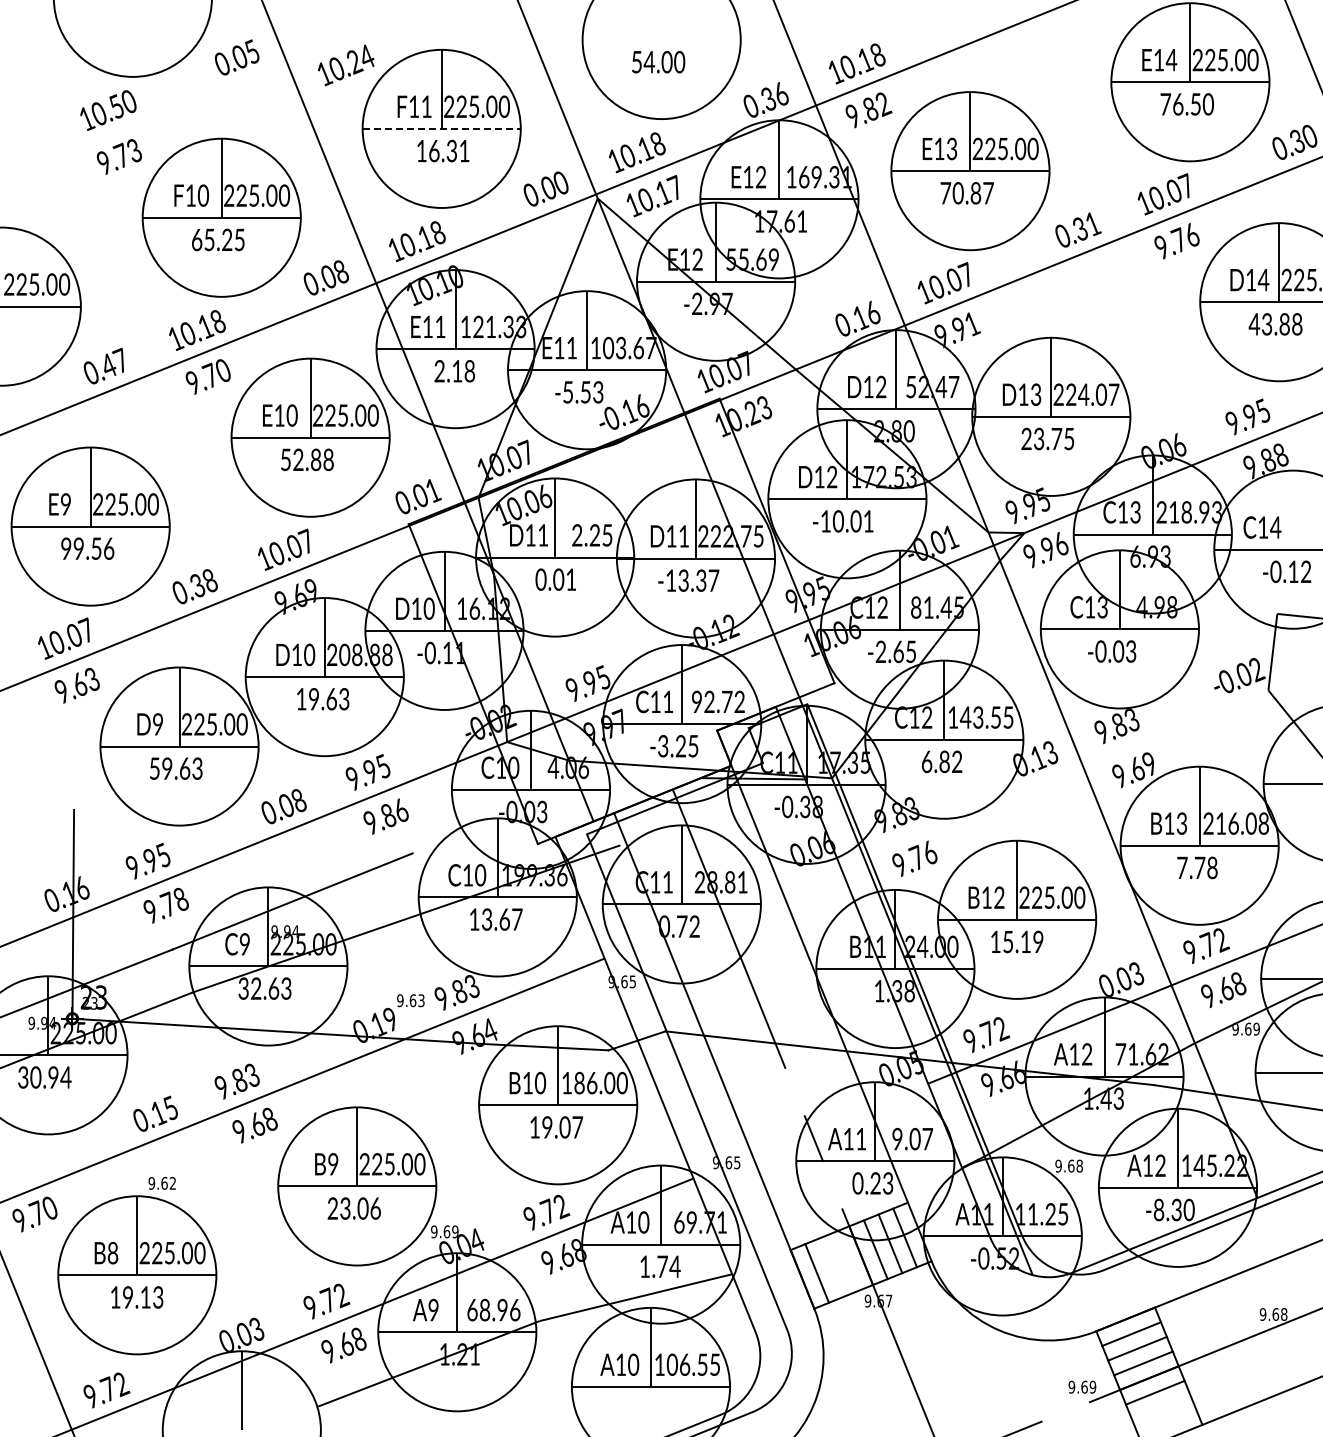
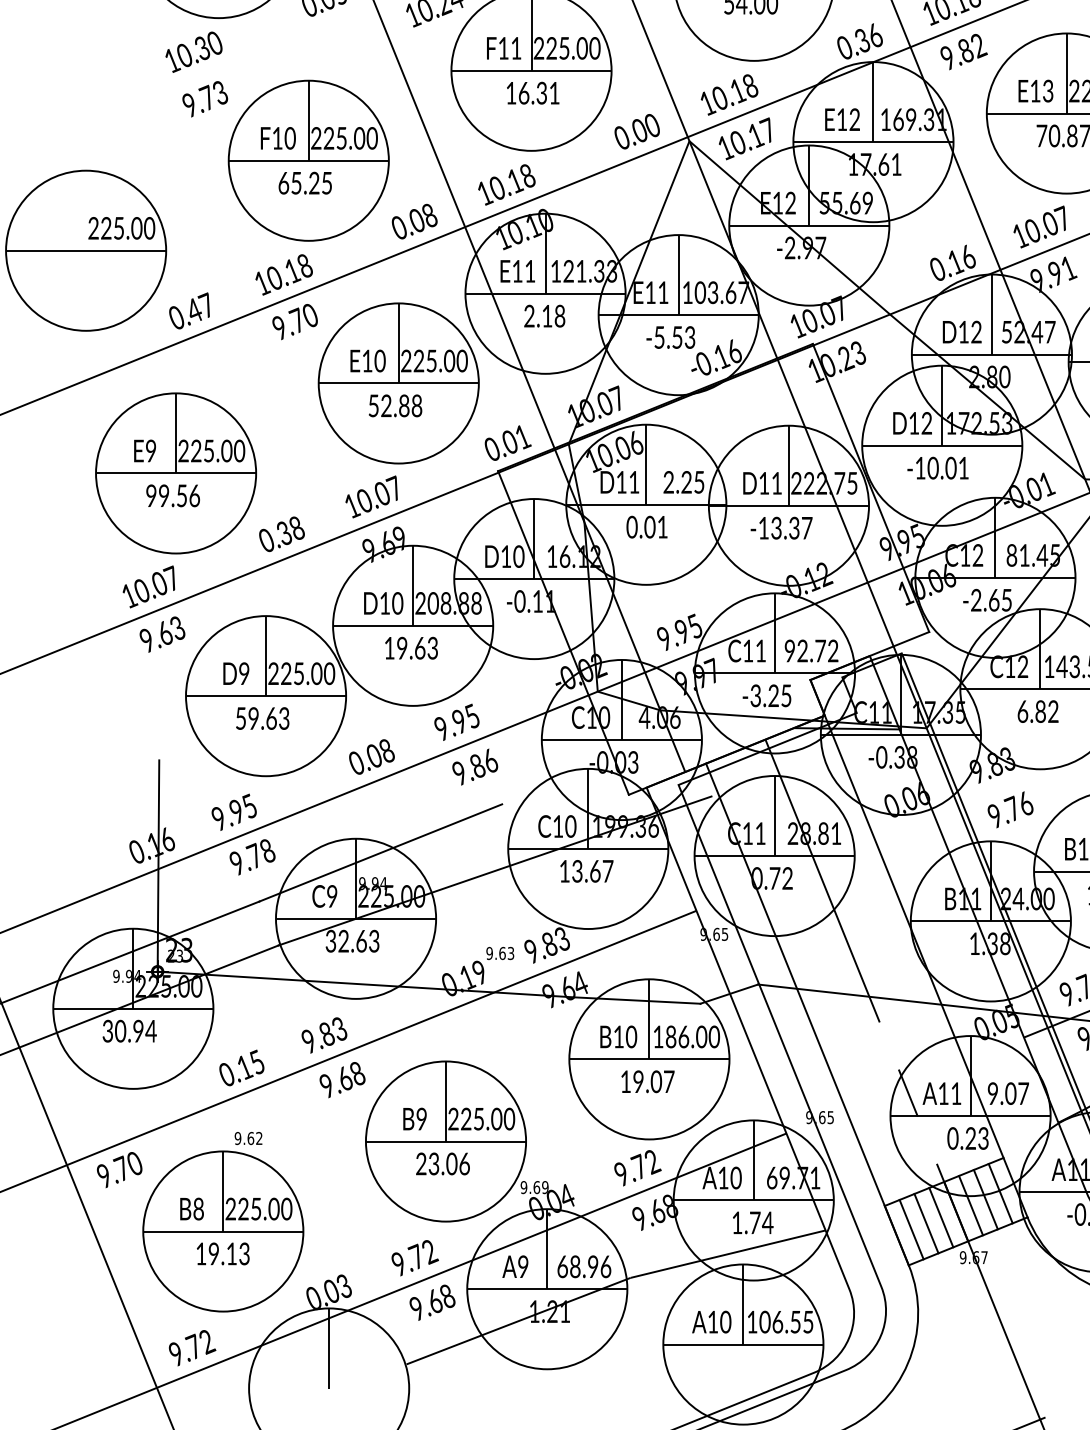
text: (116, 106) -> (202, 48), 10.50 -> 10.30
line: (442, 128) -> (532, 70), dashed -> solid
line: (846, 1261) -> (941, 1217), added
line: (831, 1267) -> (926, 1223), added

